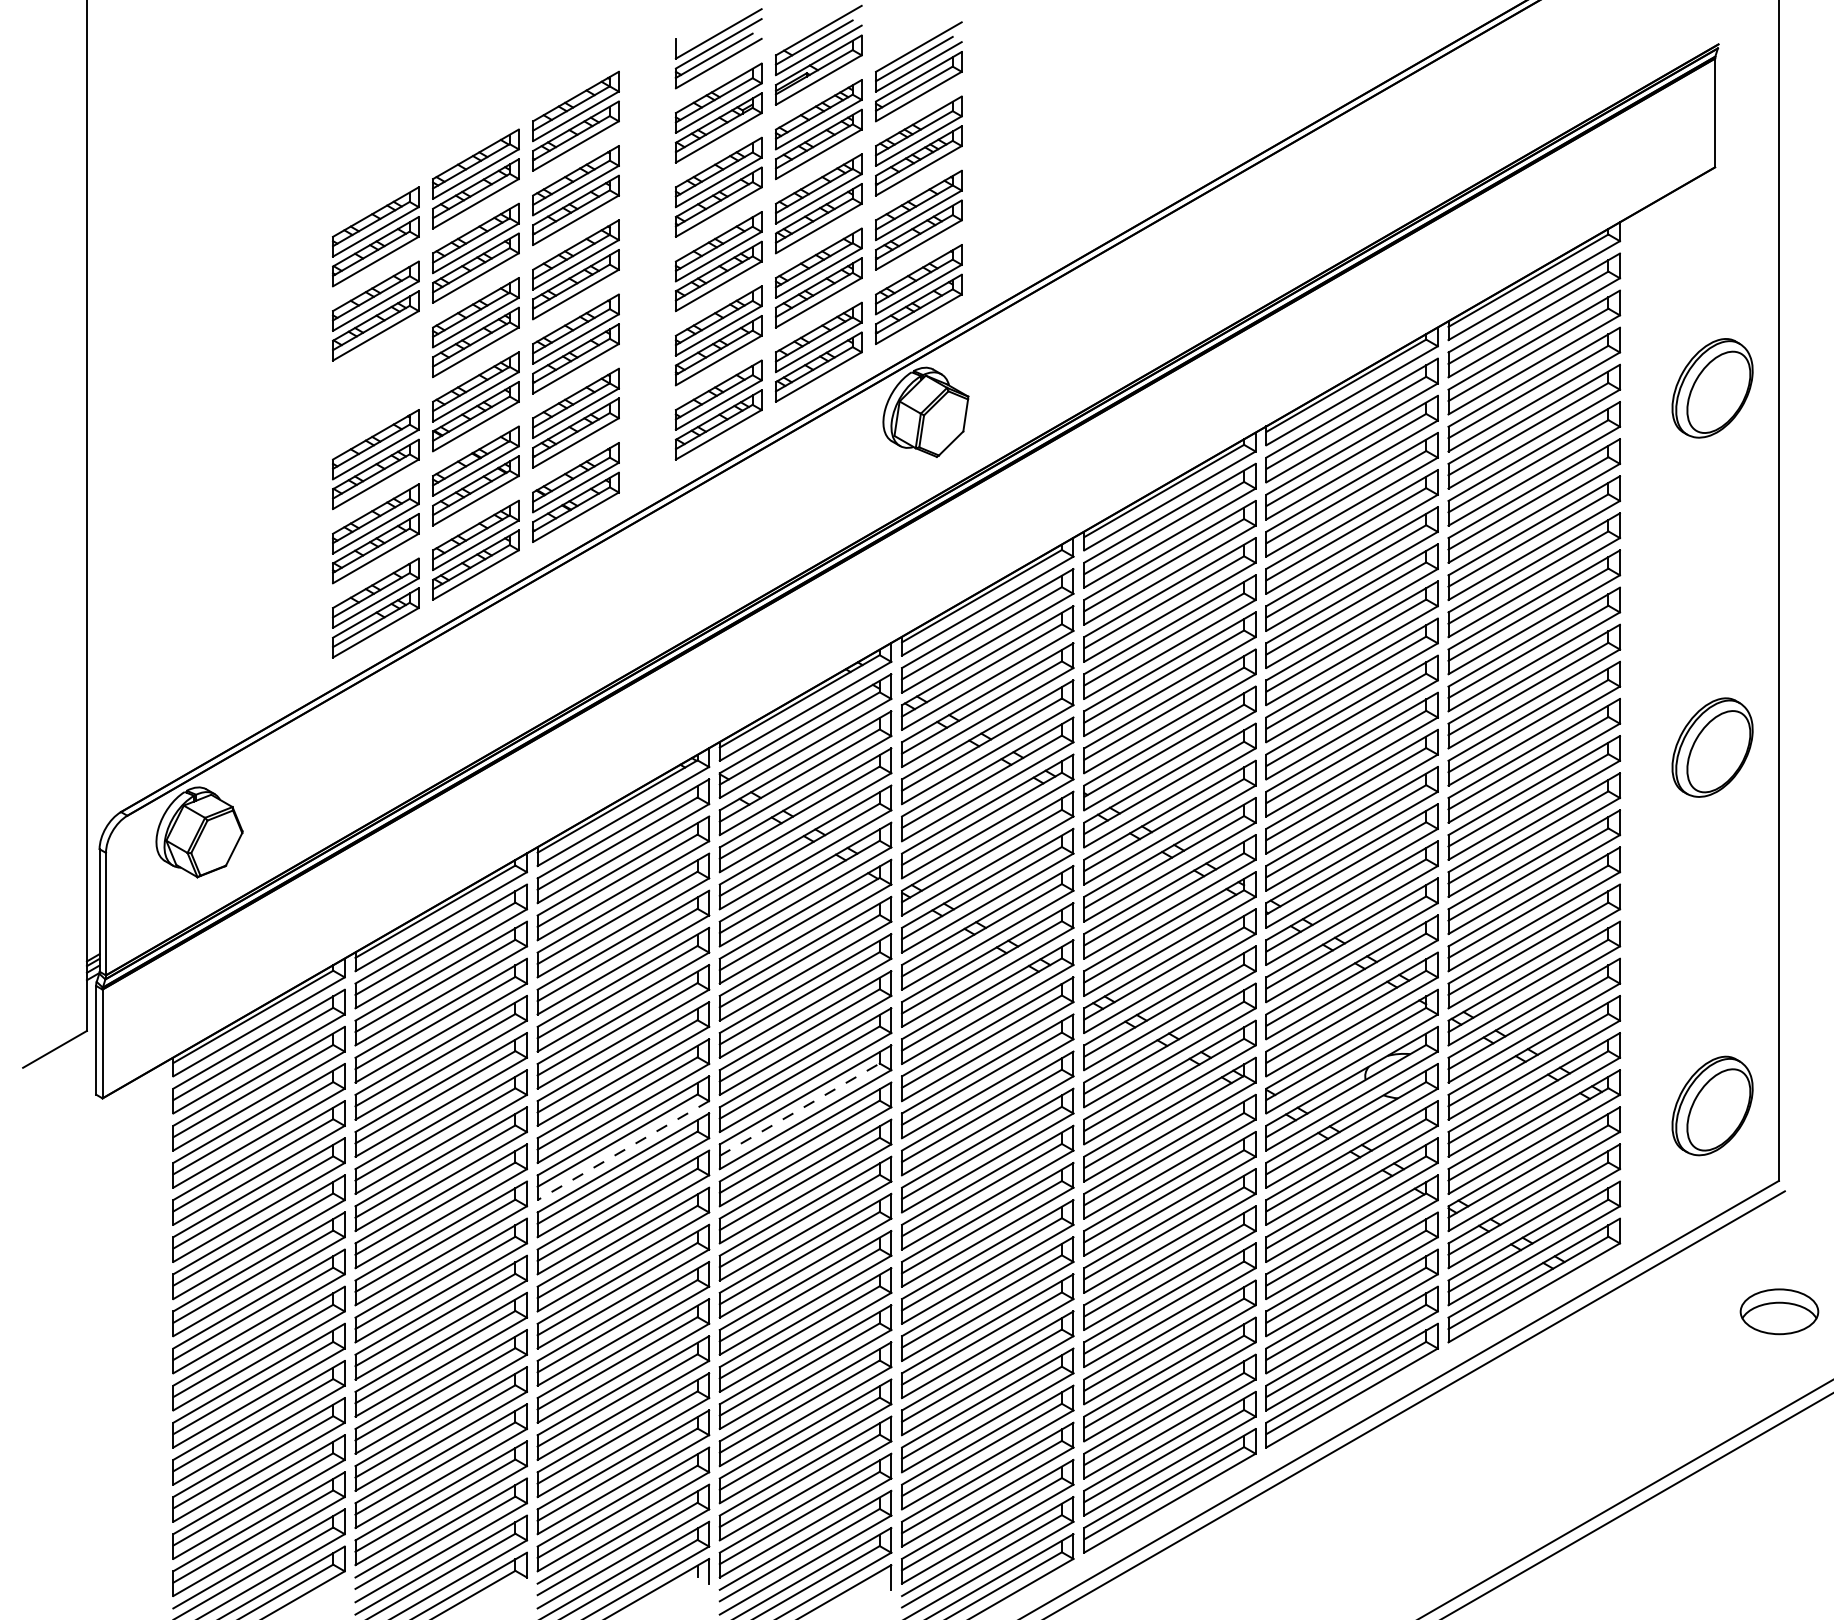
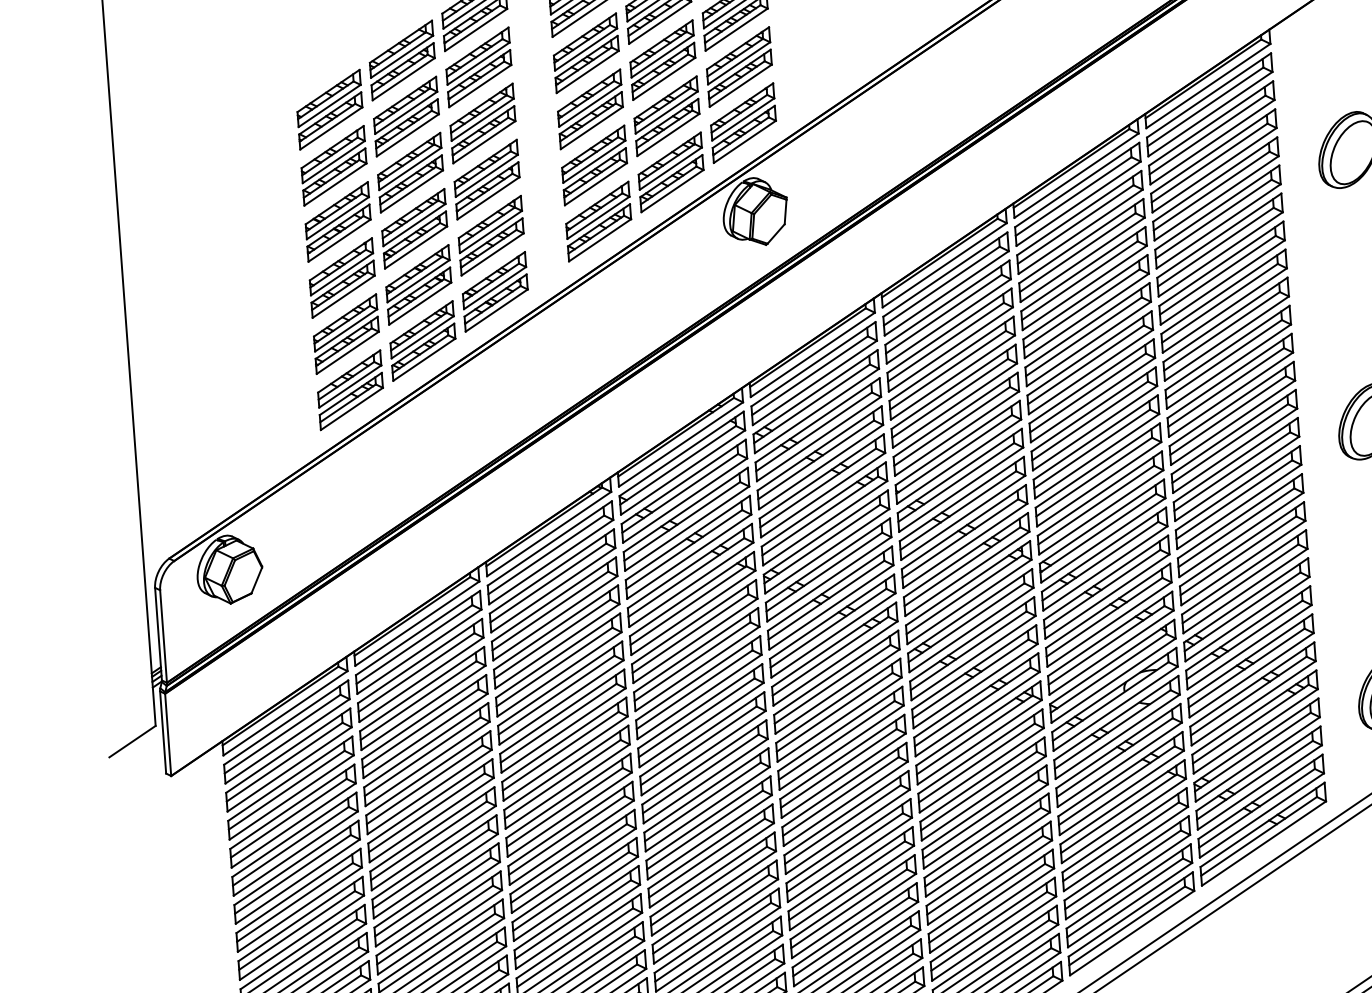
part: (375, 384) -> (337, 221), added
line: (800, 1109) -> (699, 745), dashed -> solid
line: (623, 1150) -> (567, 786), dashed -> solid

